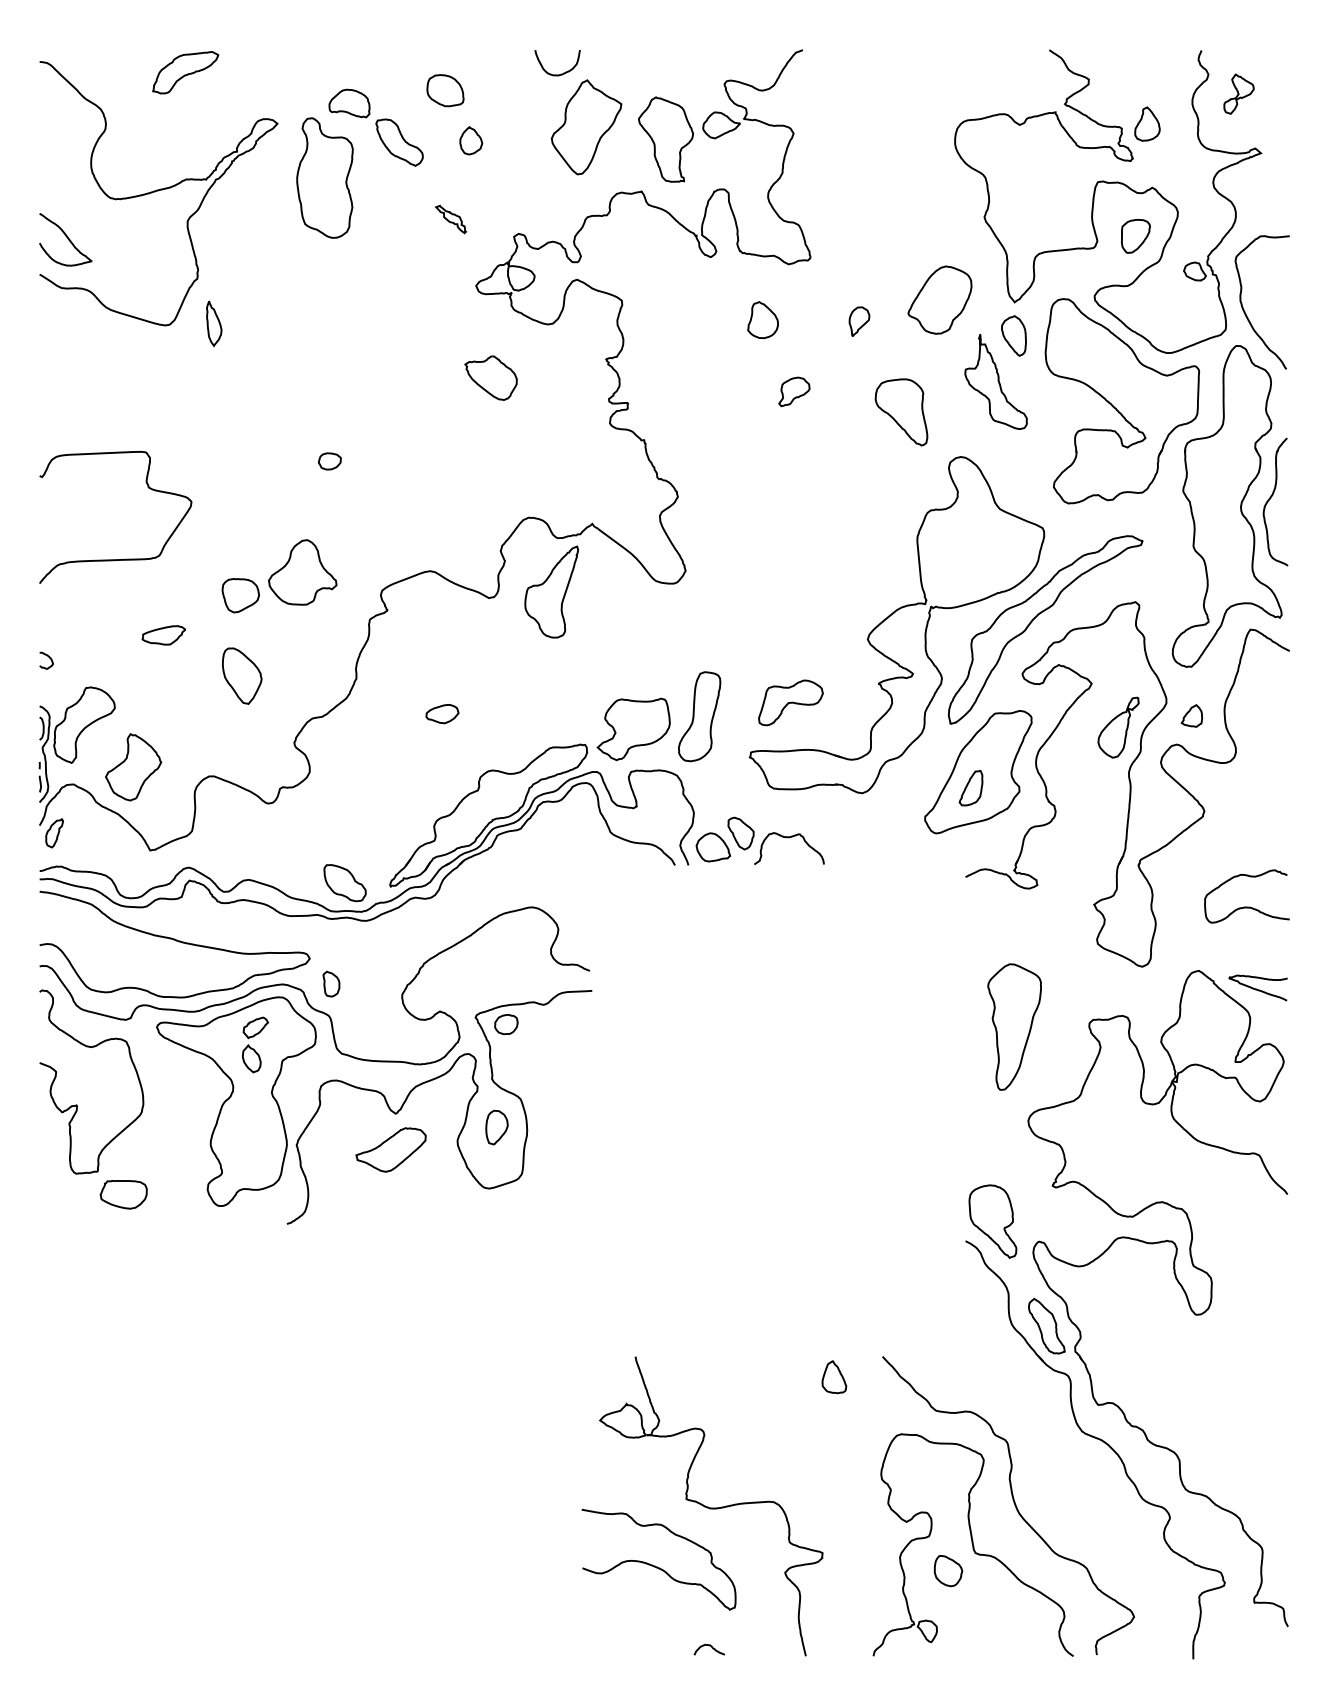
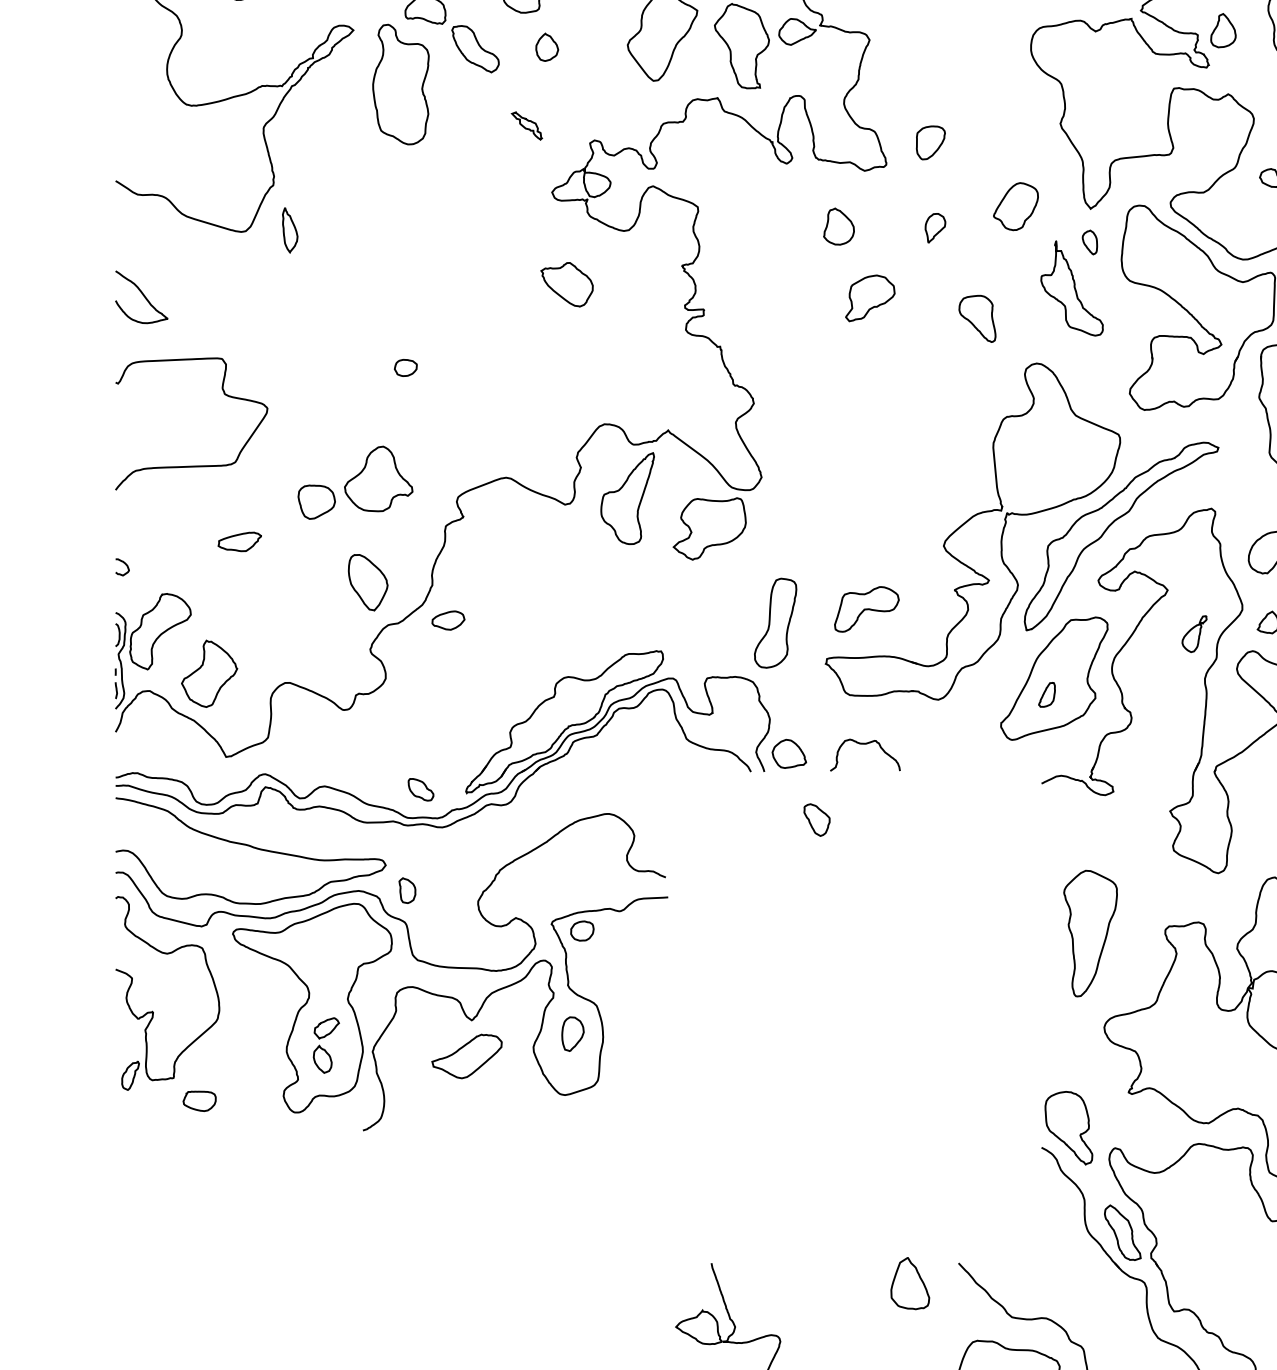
part: (1135, 236) -> (930, 143), moved
curve: (67, 239) -> (143, 297), moved
part: (939, 299) -> (1015, 206), size x0.7
part: (1013, 335) -> (1089, 242), size x0.6
part: (794, 391) -> (870, 298), size x1.6
part: (901, 412) -> (977, 319), size x0.7
part: (242, 675) -> (368, 582), moved
part: (442, 714) -> (448, 621), moved
part: (1118, 727) -> (1194, 634), size x0.6
part: (633, 729) -> (709, 529), moved
part: (970, 788) -> (1046, 695), size x0.7
part: (54, 833) -> (130, 1076), moved
part: (740, 833) -> (816, 820), moved
part: (344, 883) -> (420, 790), size x0.6
part: (254, 1044) -> (325, 1045), moved
part: (123, 1194) -> (199, 1101), size x0.7
part: (834, 1377) -> (910, 1284), size x1.6

